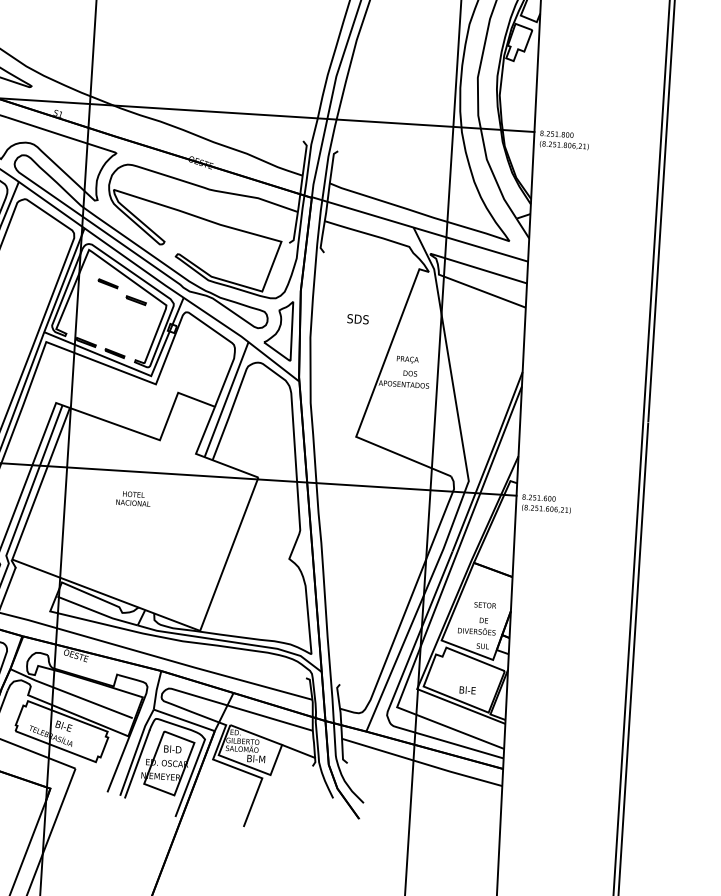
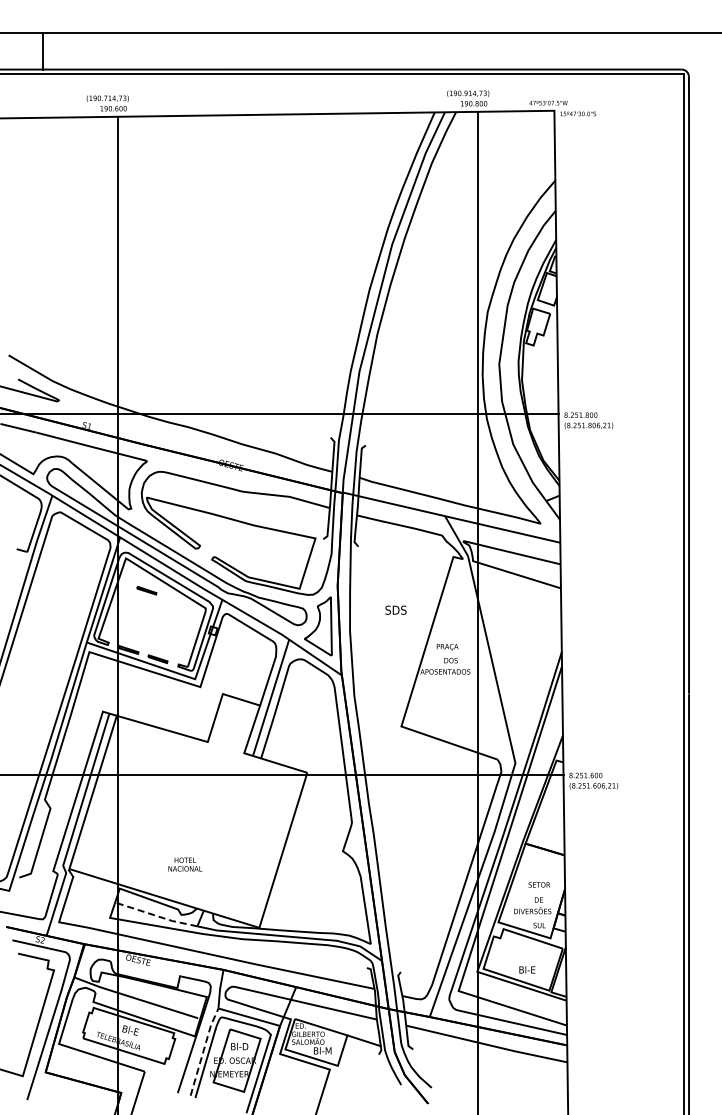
part: (136, 300) -> (175, 605), removed
text: (133, 498) -> (185, 864), moved
line: (98, 612) -> (157, 916), solid -> dashed
line: (136, 751) -> (203, 1050), solid -> dashed

